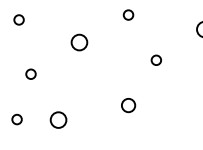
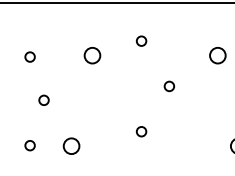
circle: (18, 19) -> (29, 56), moved
circle: (79, 42) -> (92, 55), moved
circle: (128, 105) -> (141, 131), size x0.71

